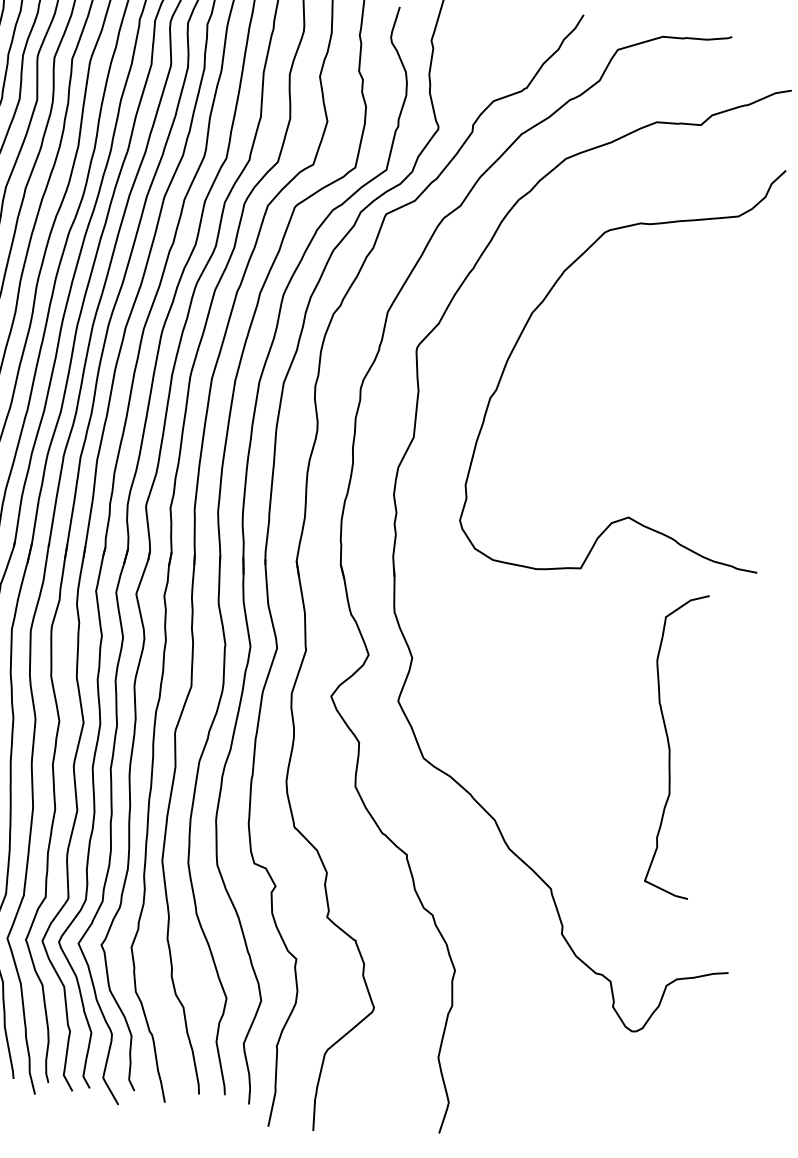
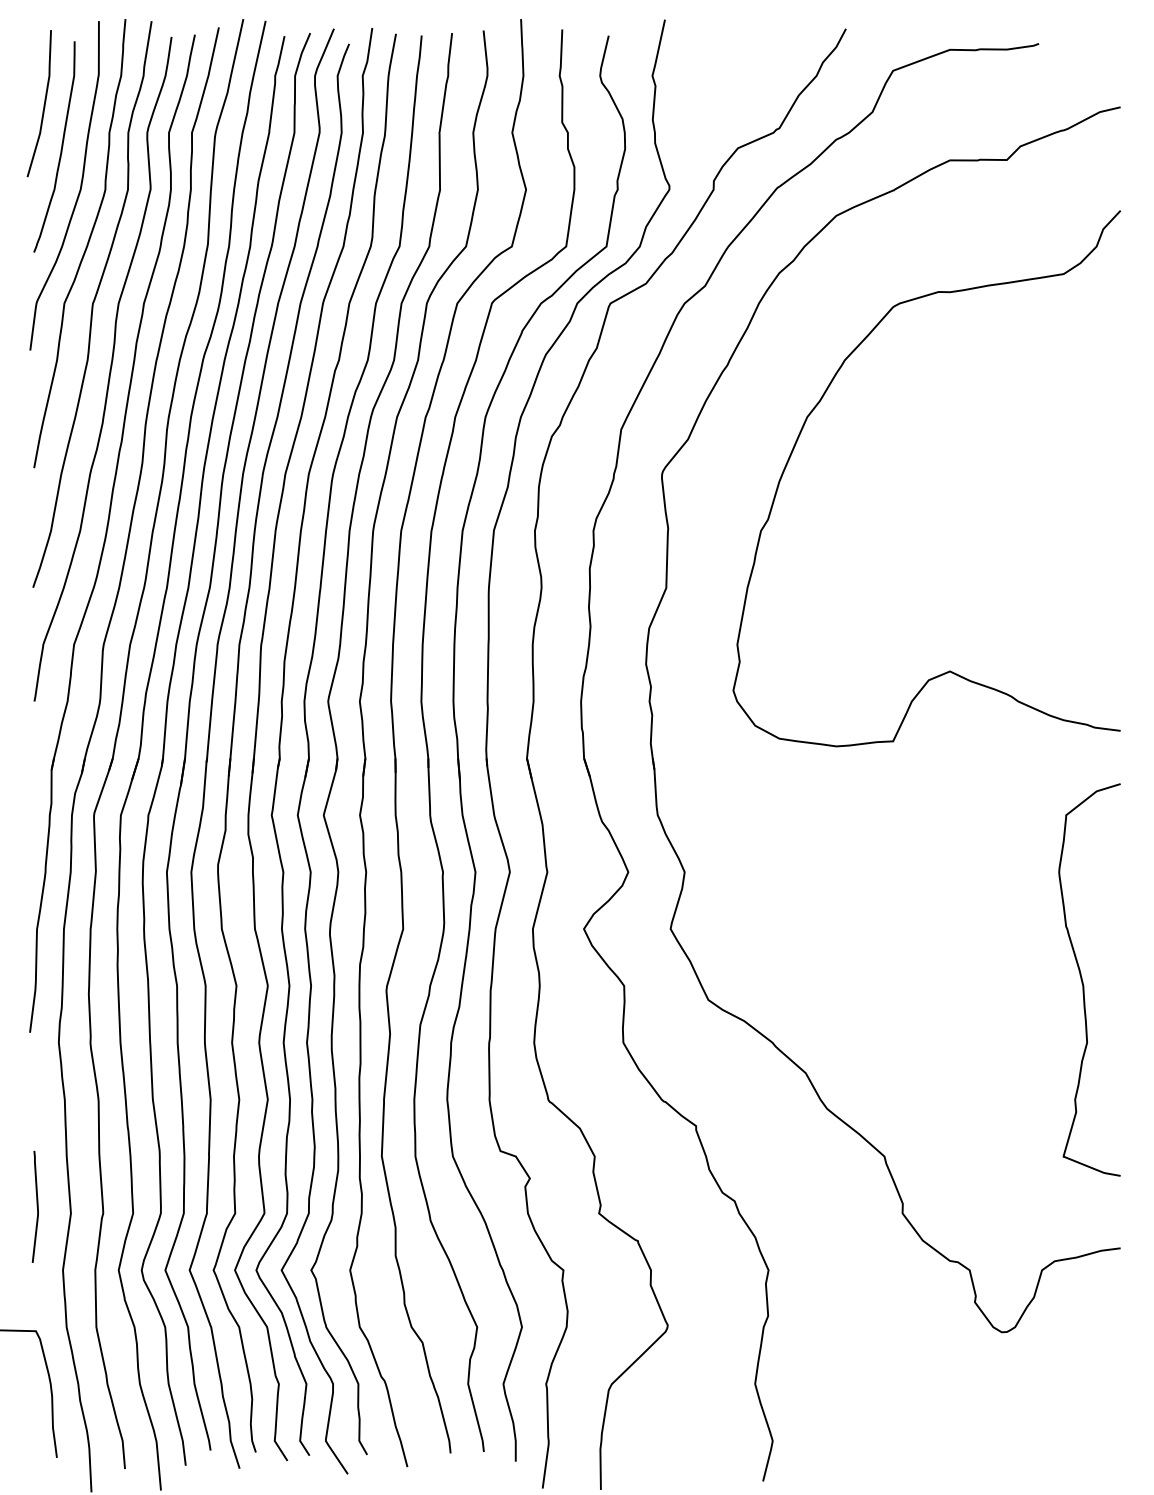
curve: (670, 746) -> (1083, 981), moved

